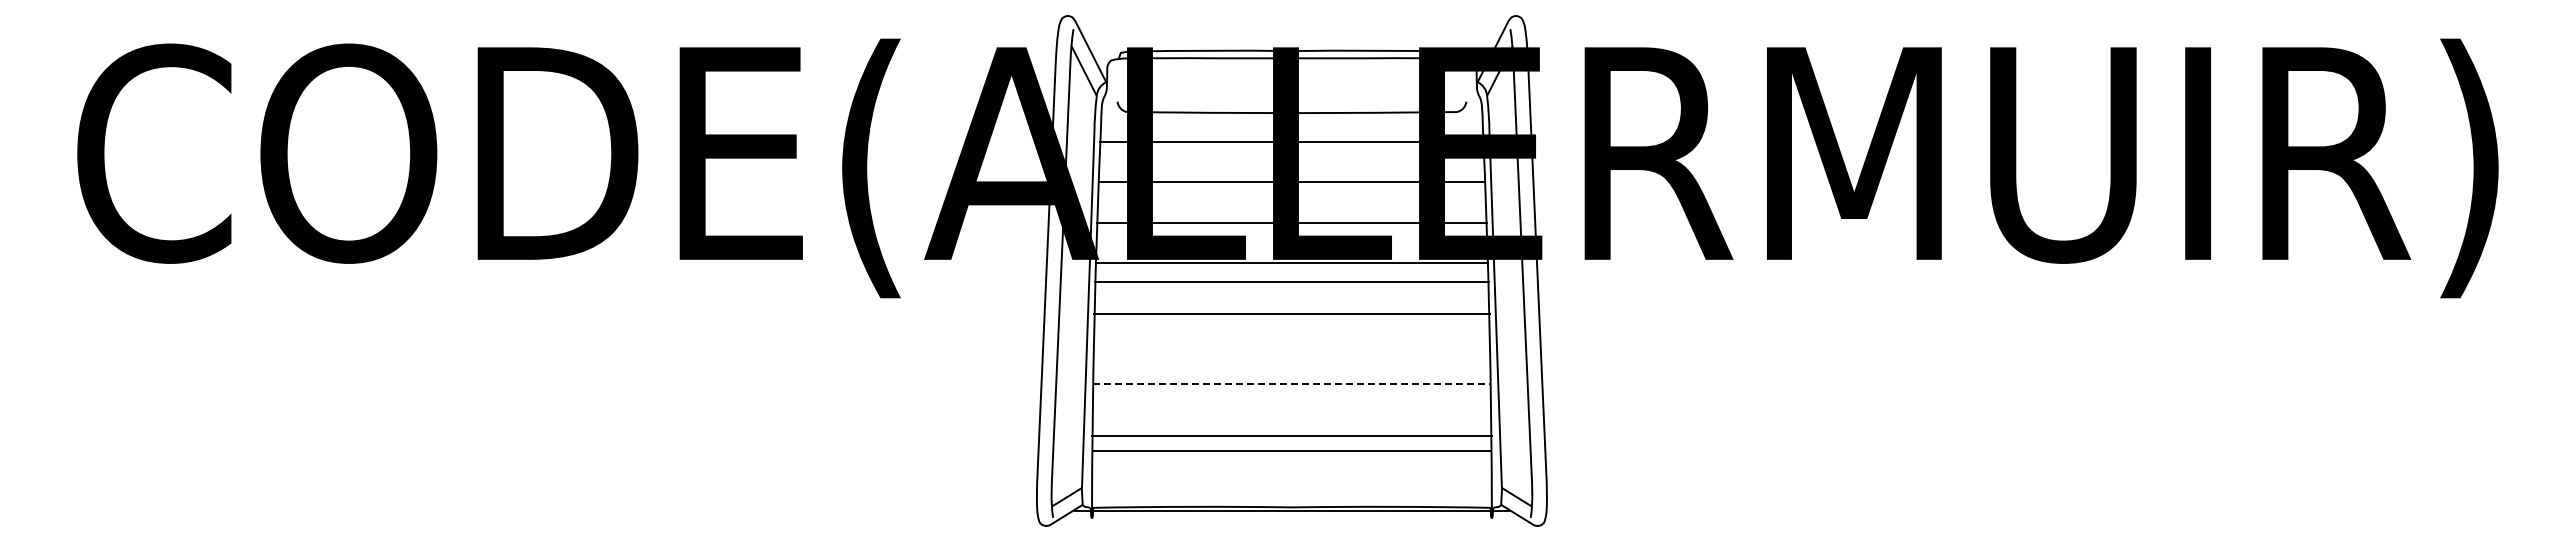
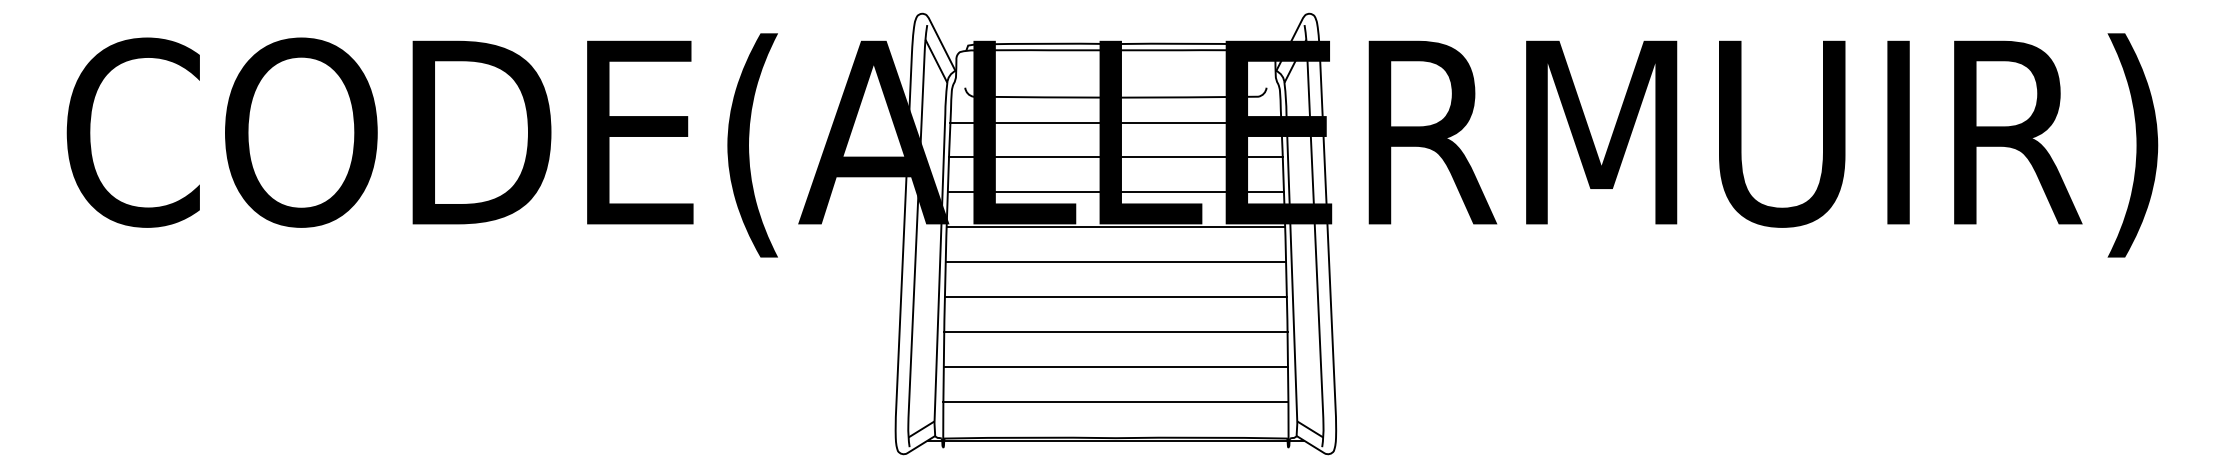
line: (1291, 281) -> (1115, 262), moved
line: (1291, 313) -> (1115, 296), moved
line: (1291, 384) -> (1115, 332), dashed -> solid
line: (1291, 436) -> (1115, 401), moved
line: (1291, 450) -> (1115, 366), moved

